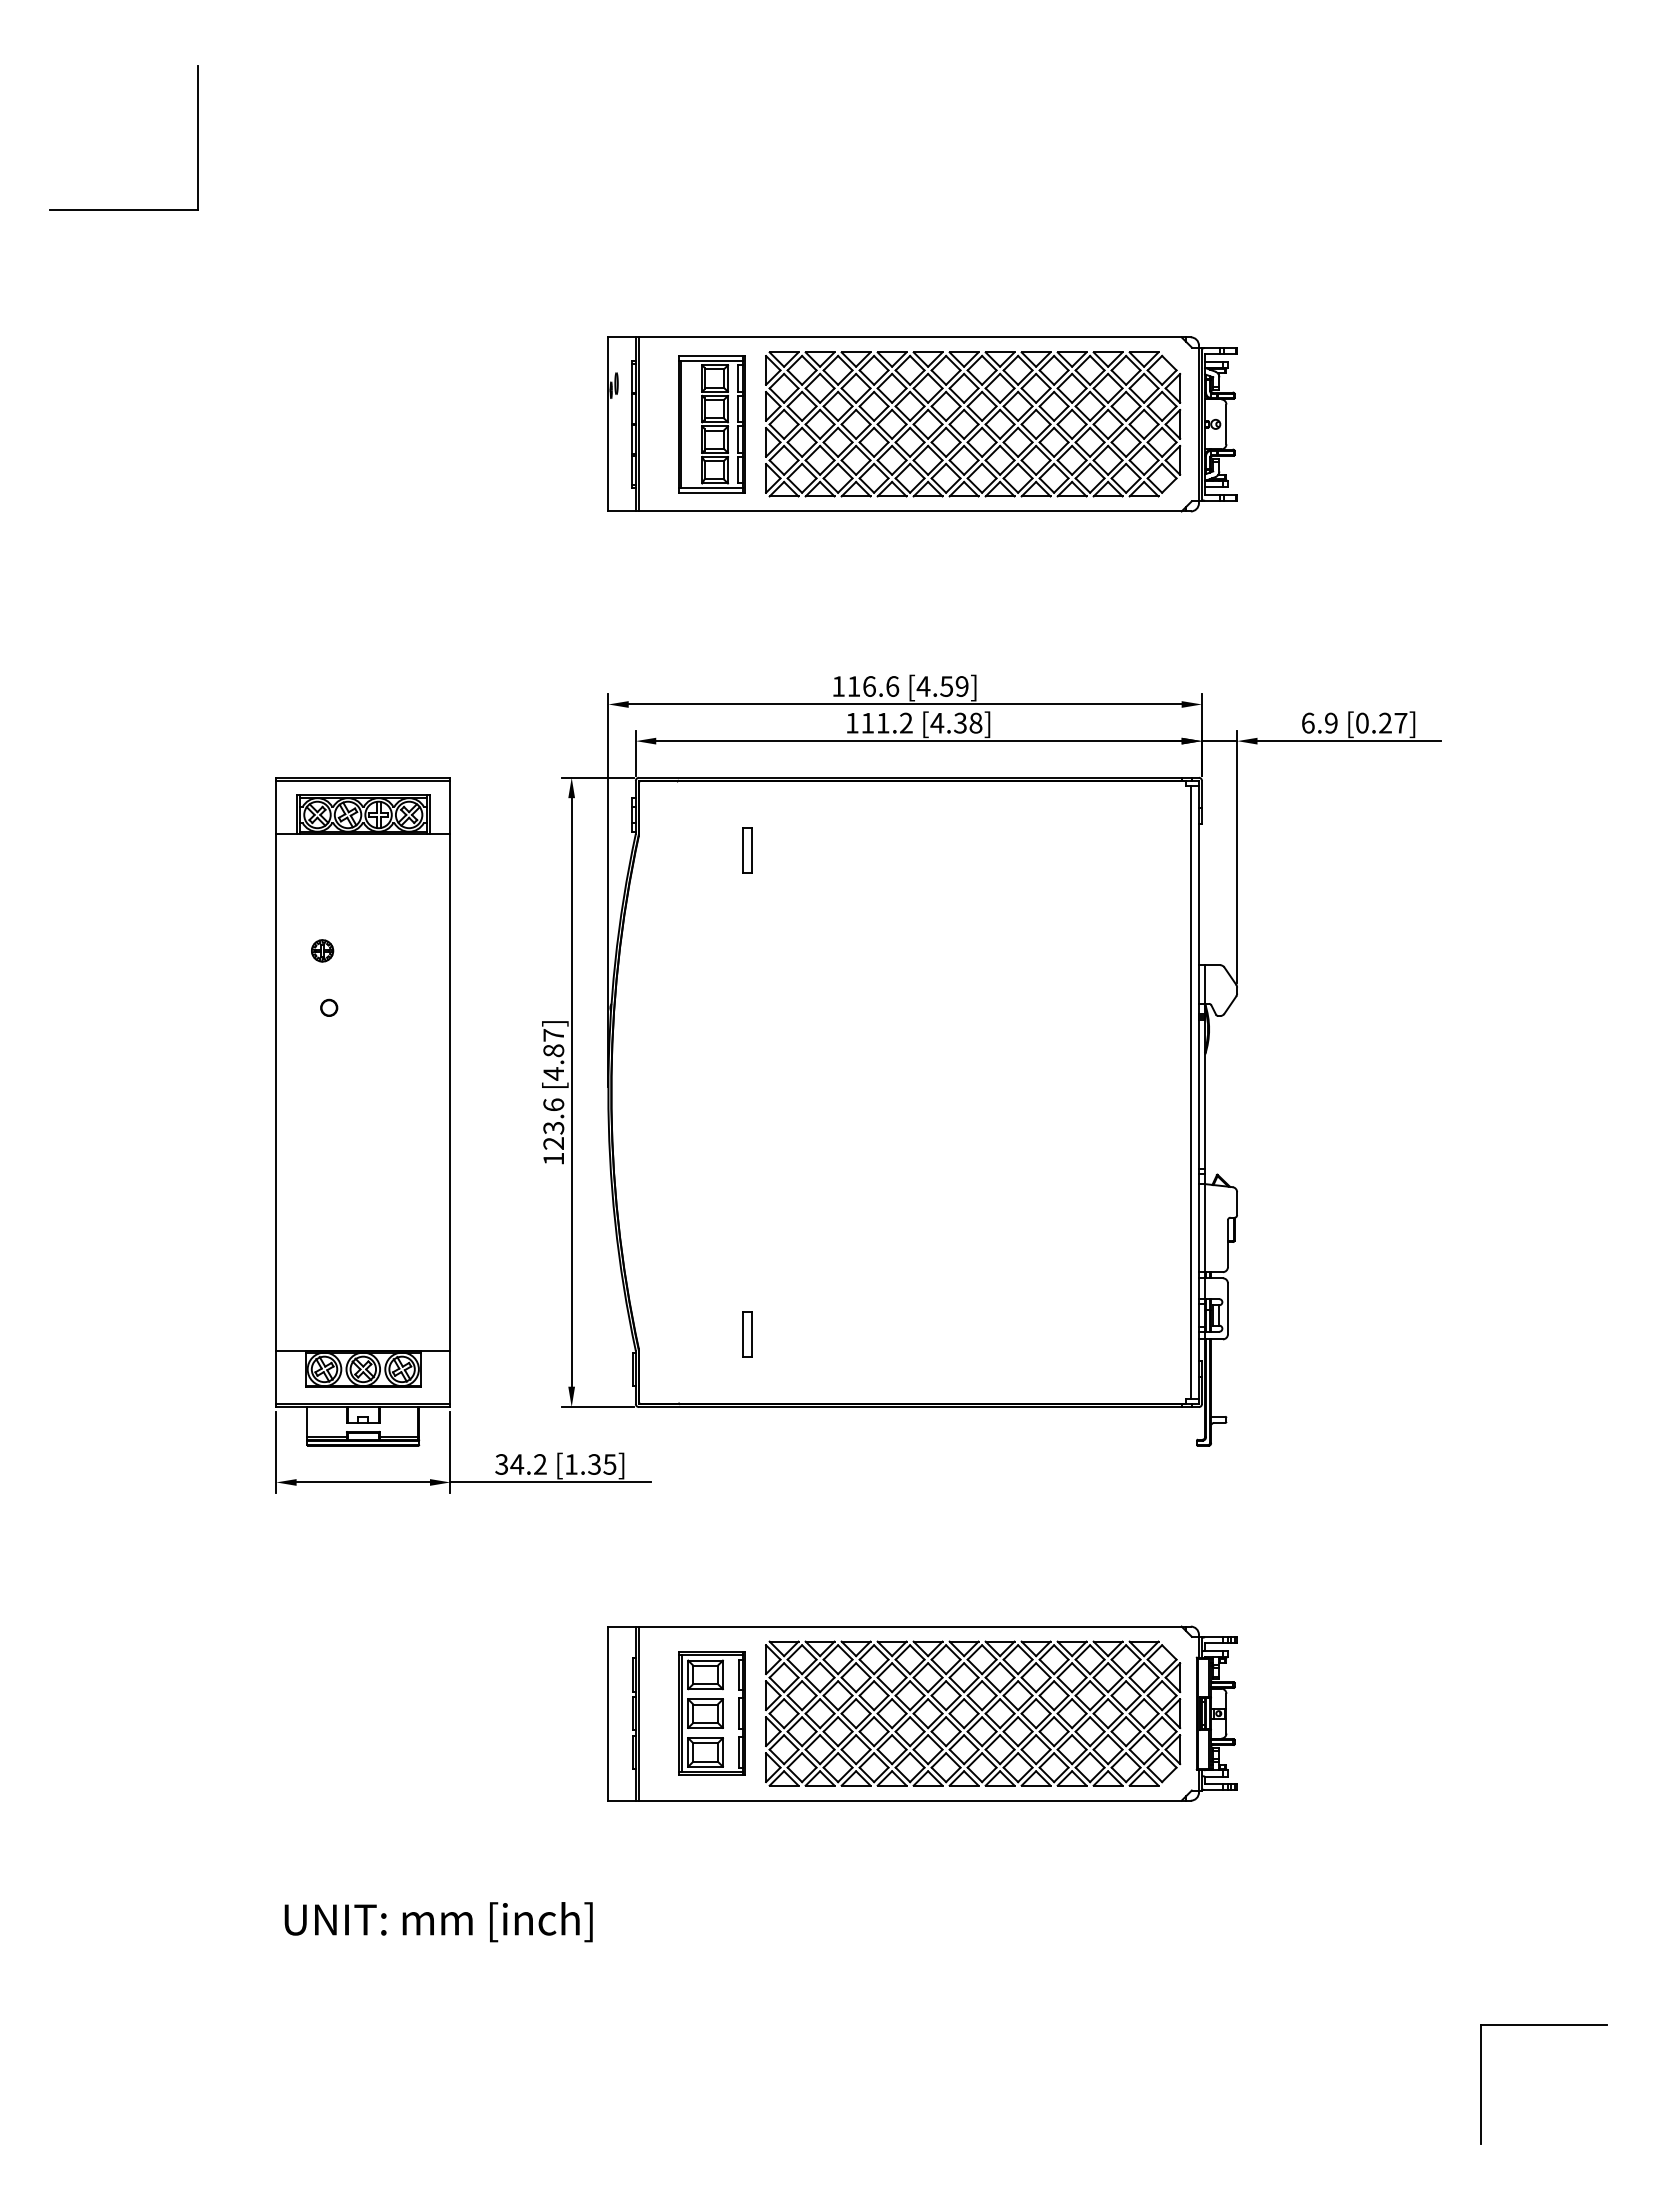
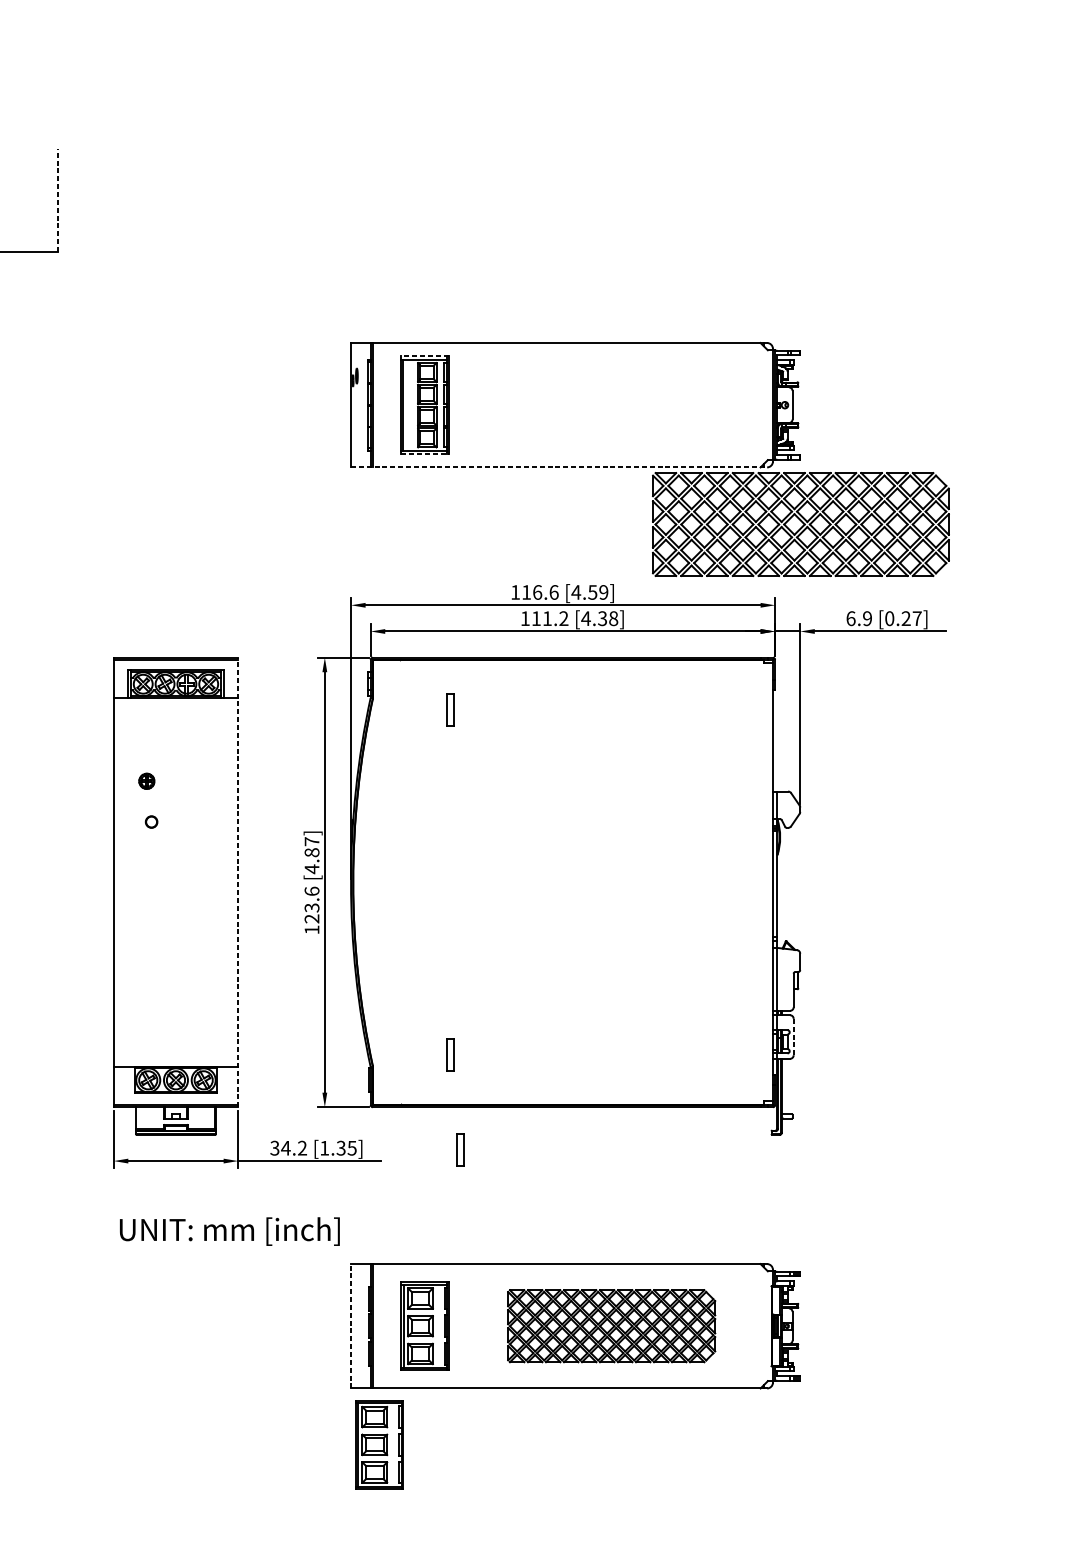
line: (198, 138) -> (58, 200), solid -> dashed
line: (711, 356) -> (424, 356), solid -> dashed
part: (973, 424) -> (801, 524), moved
line: (712, 492) -> (425, 453), solid -> dashed
line: (900, 511) -> (559, 467), solid -> dashed
line: (1190, 1091) -> (766, 881), removed
line: (450, 1092) -> (238, 882), solid -> dashed
line: (1227, 1309) -> (793, 1037), solid -> dashed
part: (761, 1467) -> (460, 1150), added
line: (608, 1713) -> (351, 1326), solid -> dashed
part: (973, 1713) -> (611, 1326), size x0.7
part: (647, 1879) -> (379, 1444), added
text: (438, 1922) -> (229, 1231), moved

